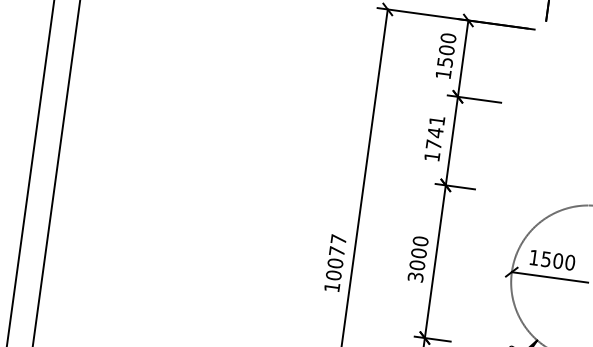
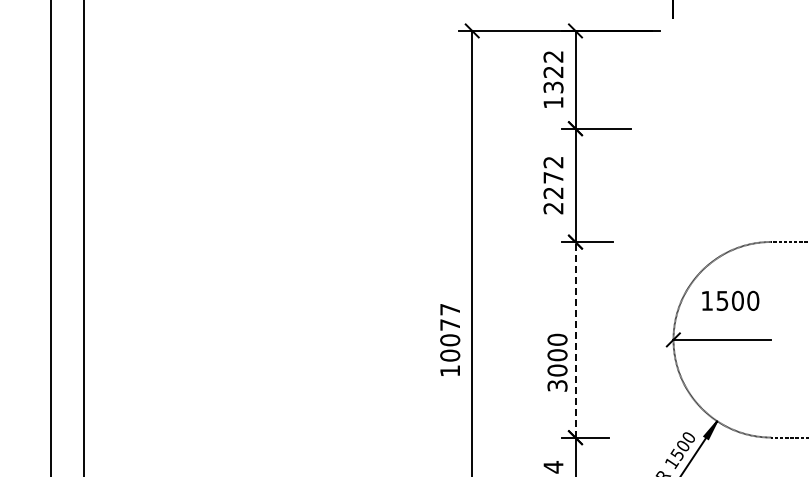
text: (446, 49) -> (553, 71), 1500 -> 1322
text: (434, 138) -> (553, 185), 1741 -> 2272
text: (418, 259) -> (557, 362), moved
text: (552, 259) -> (730, 300), moved
line: (435, 261) -> (575, 339), solid -> dashed
text: (335, 262) -> (450, 339), moved

